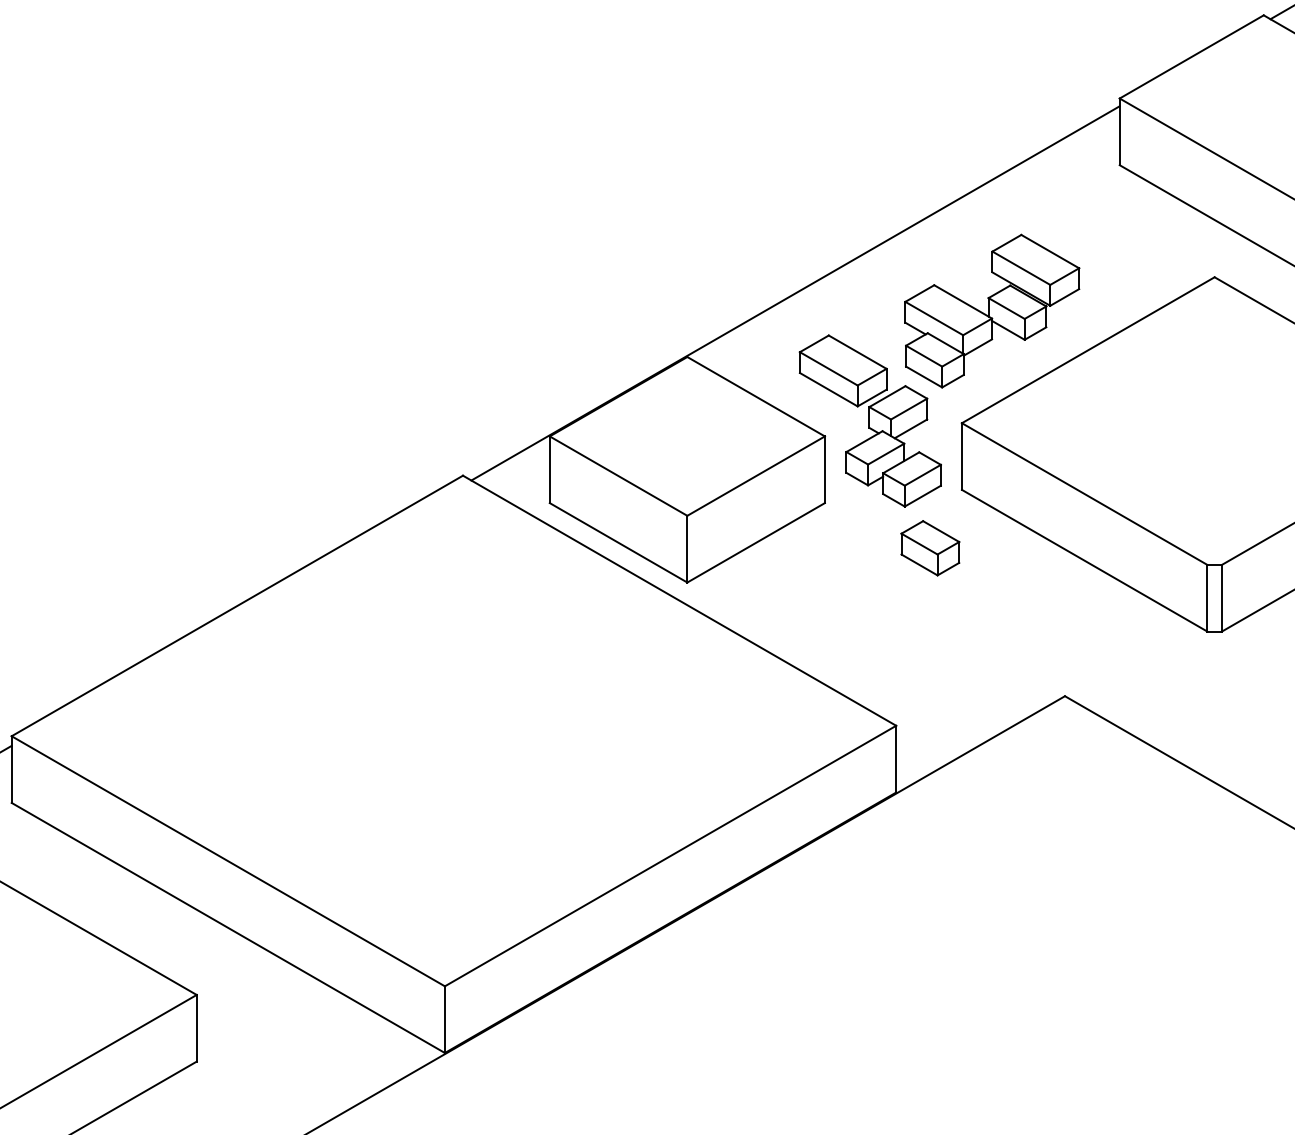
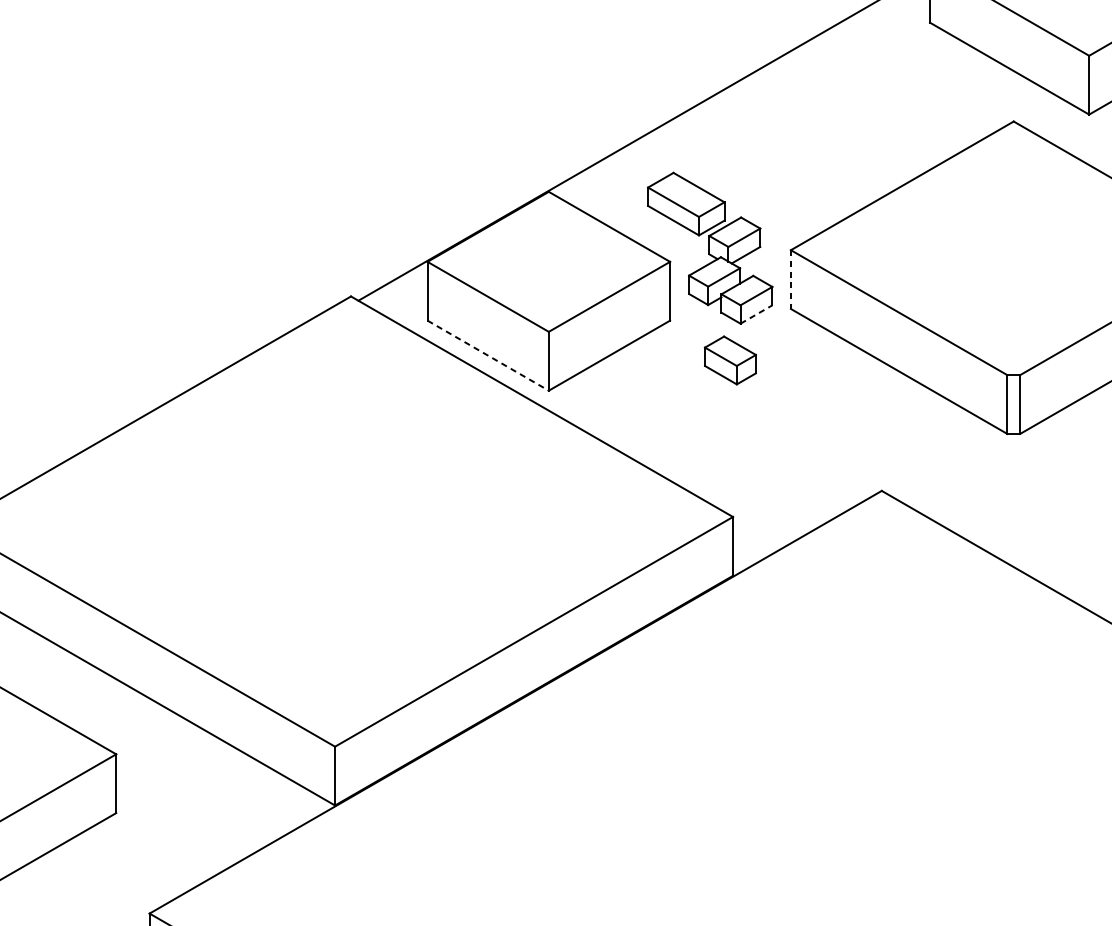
part: (992, 310) -> (817, 150), removed
line: (961, 457) -> (790, 280), solid -> dashed
line: (922, 496) -> (756, 314), solid -> dashed
line: (619, 543) -> (489, 356), solid -> dashed
part: (930, 548) -> (730, 360), moved

